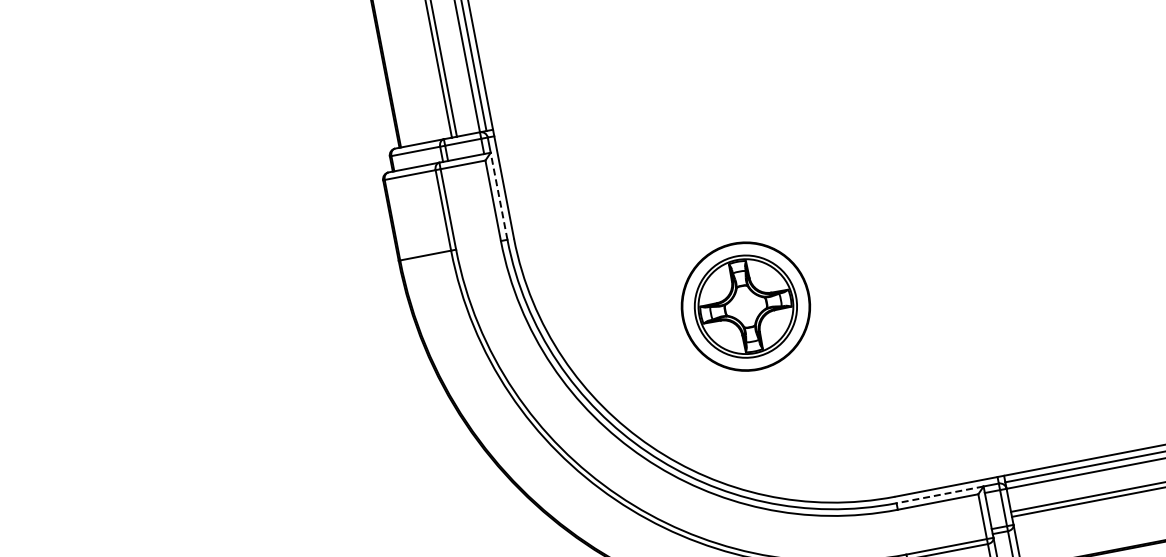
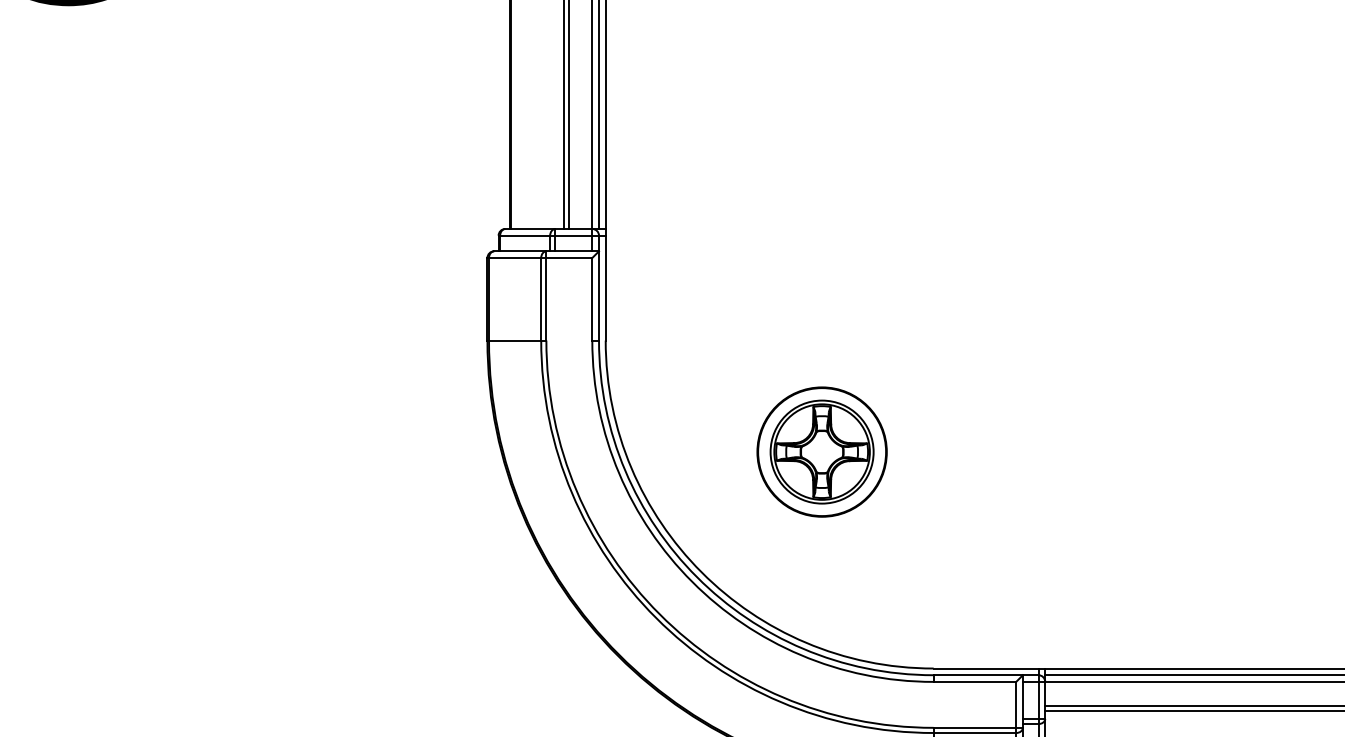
line: (499, 195) -> (599, 295), dashed -> solid
line: (940, 495) -> (978, 675), dashed -> solid

